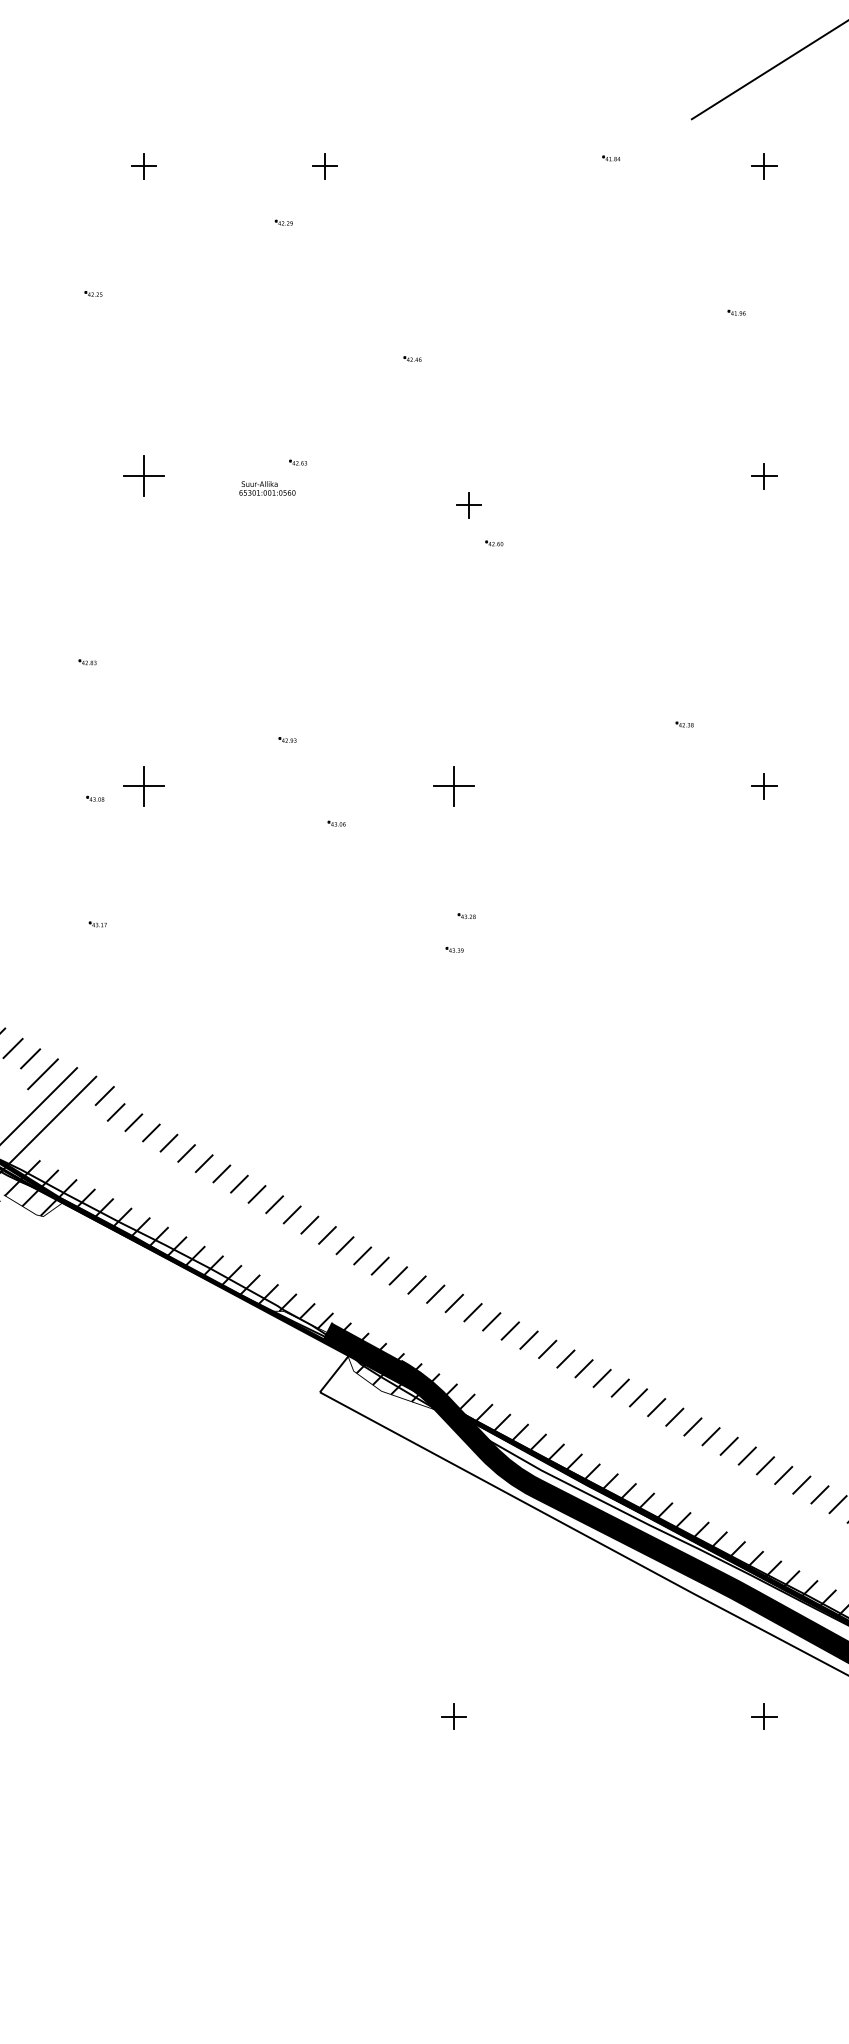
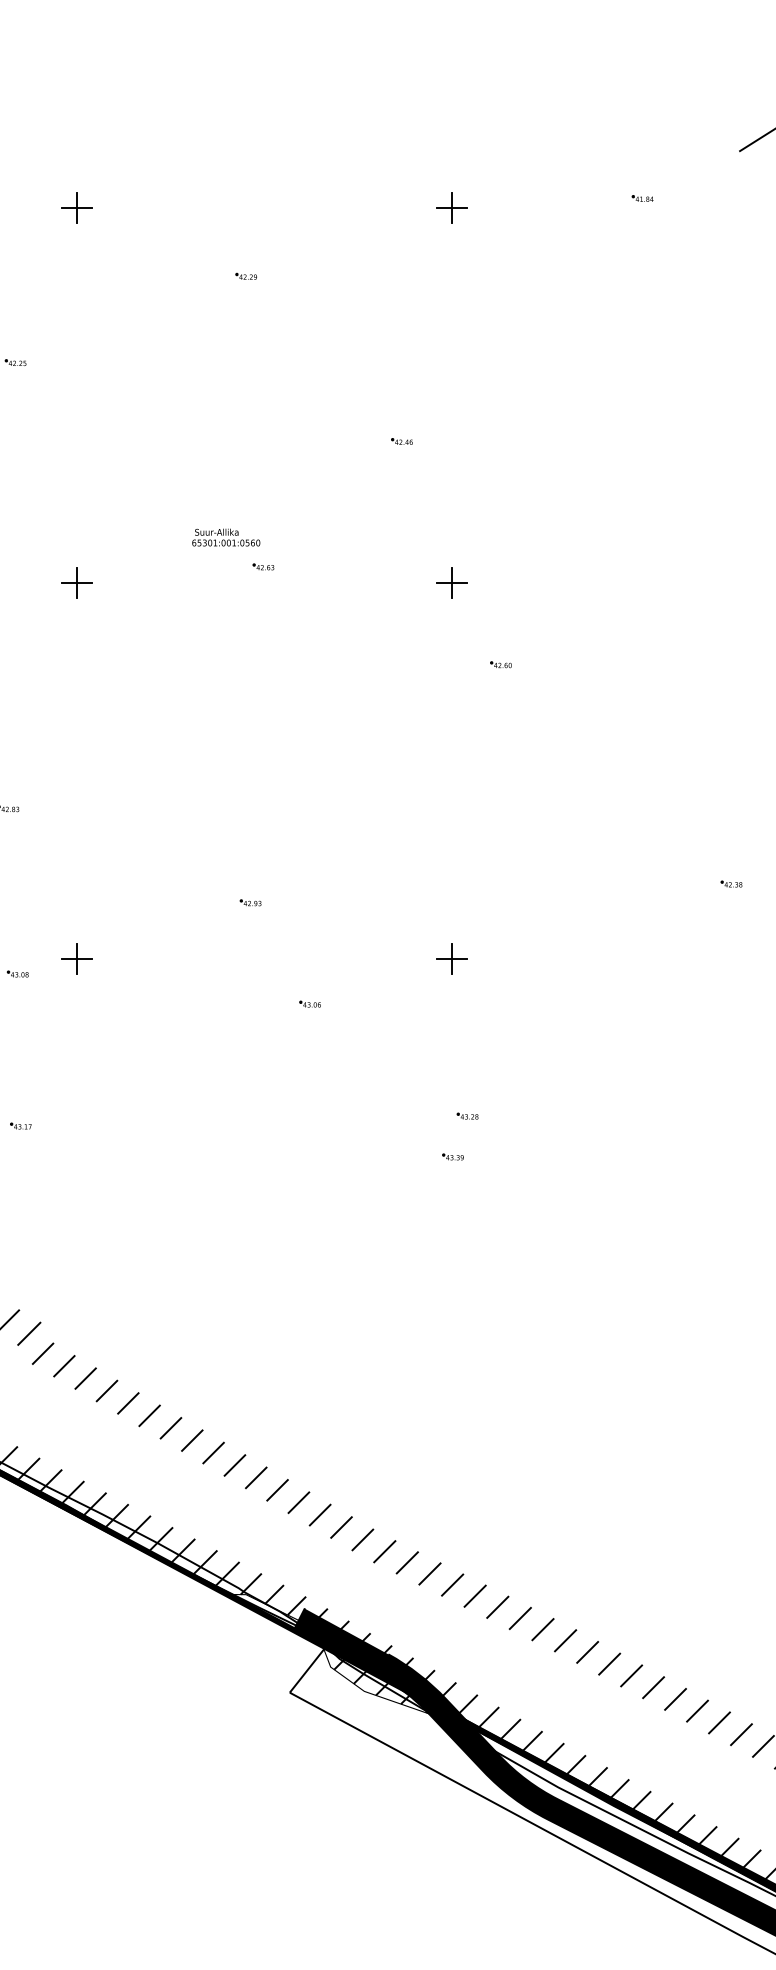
part: (324, 166) -> (451, 208), moved
part: (143, 476) -> (76, 583), size x0.62
text: (267, 488) -> (226, 537), moved
part: (468, 505) -> (451, 583), moved
part: (143, 786) -> (76, 959), size x0.62
part: (453, 786) -> (451, 959), size x0.62

